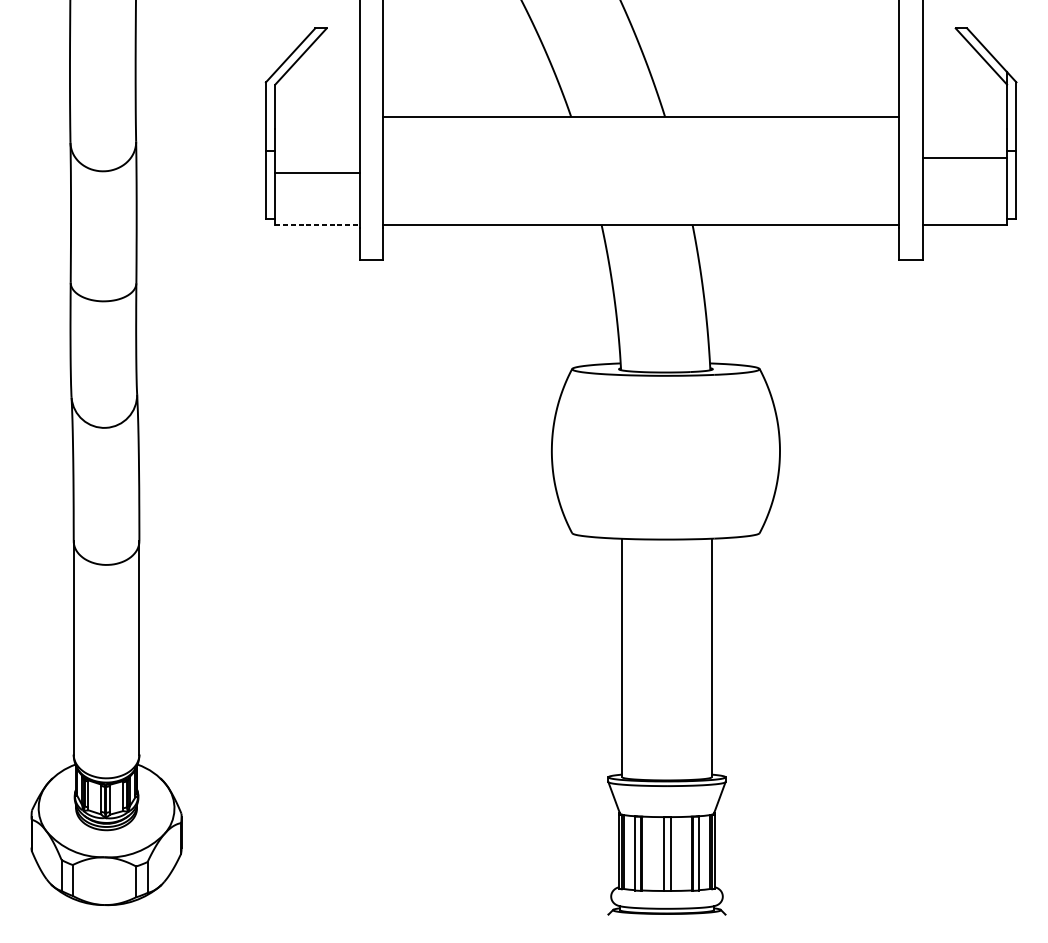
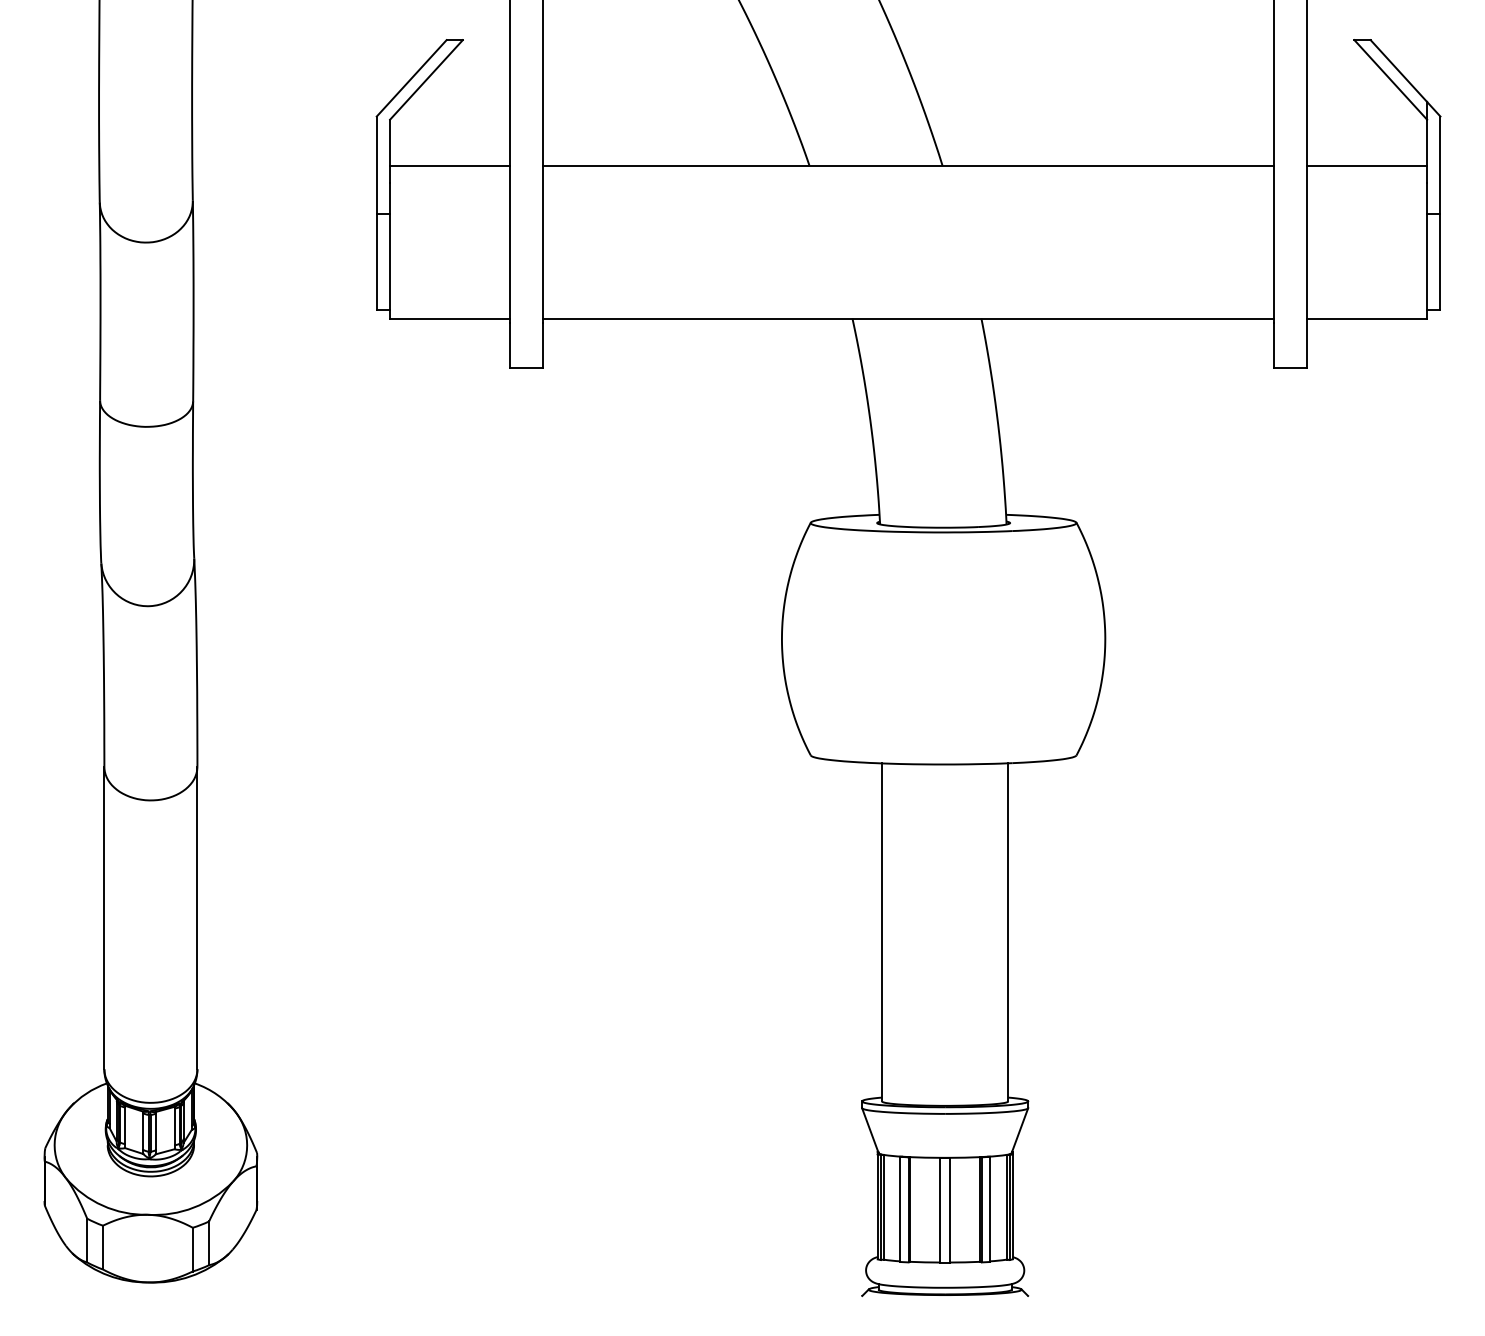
line: (965, 157) -> (1367, 165), moved
line: (317, 172) -> (449, 165), moved
line: (317, 224) -> (449, 318), dashed -> solid

